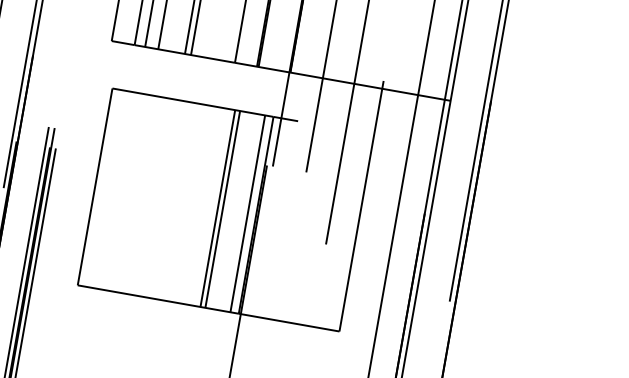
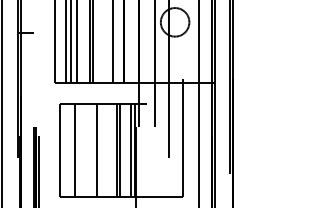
line: (128, 193) -> (75, 150), added
line: (175, 201) -> (97, 150), added

